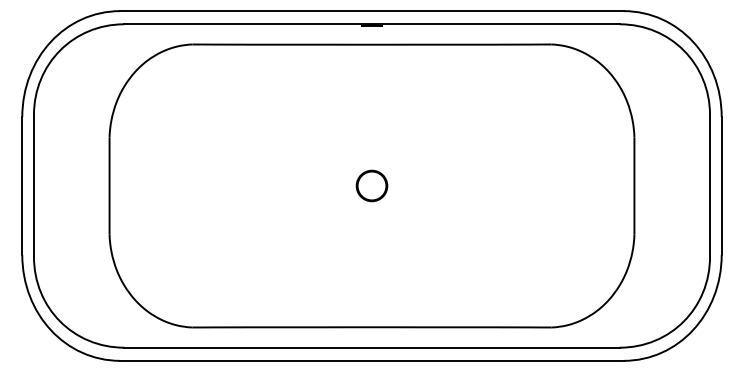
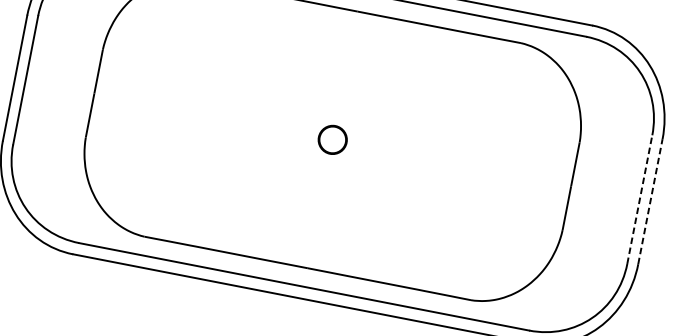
line: (710, 185) -> (640, 199), solid -> dashed
line: (721, 185) -> (650, 201), solid -> dashed

